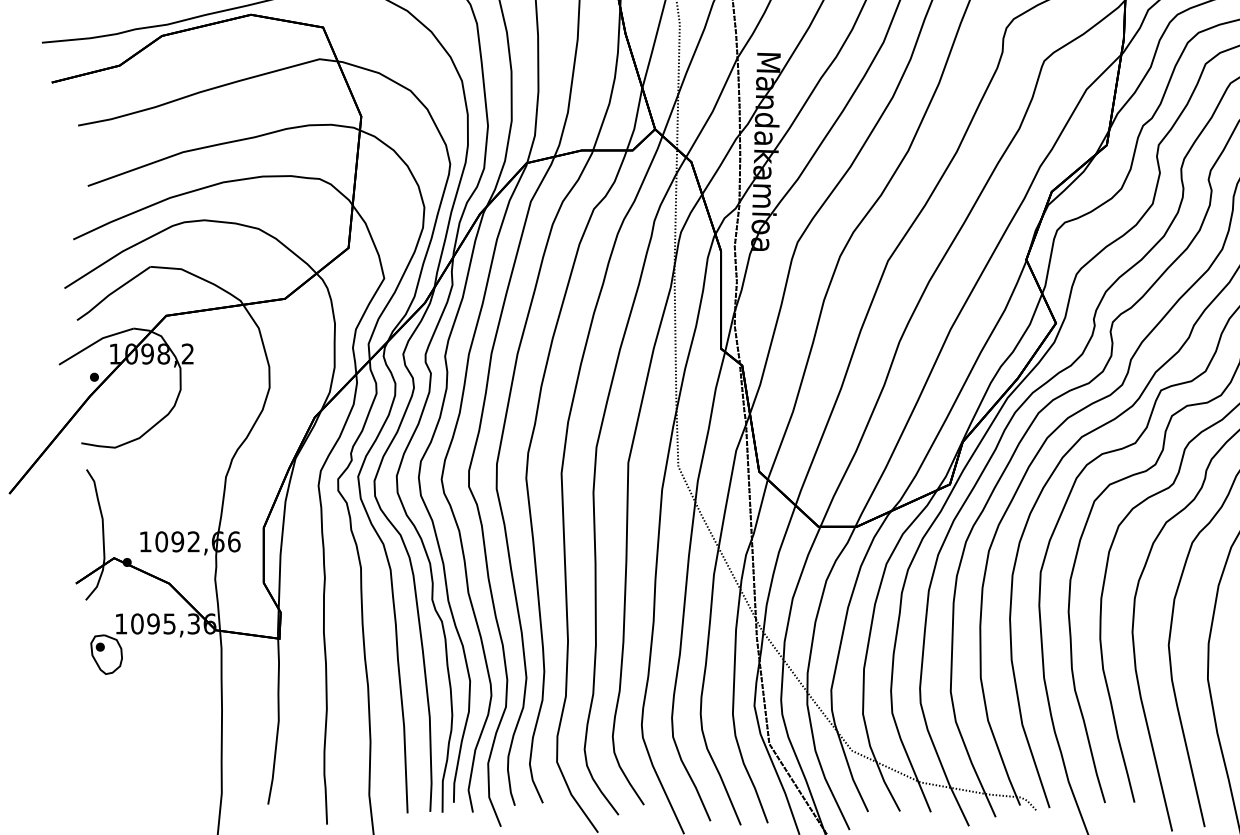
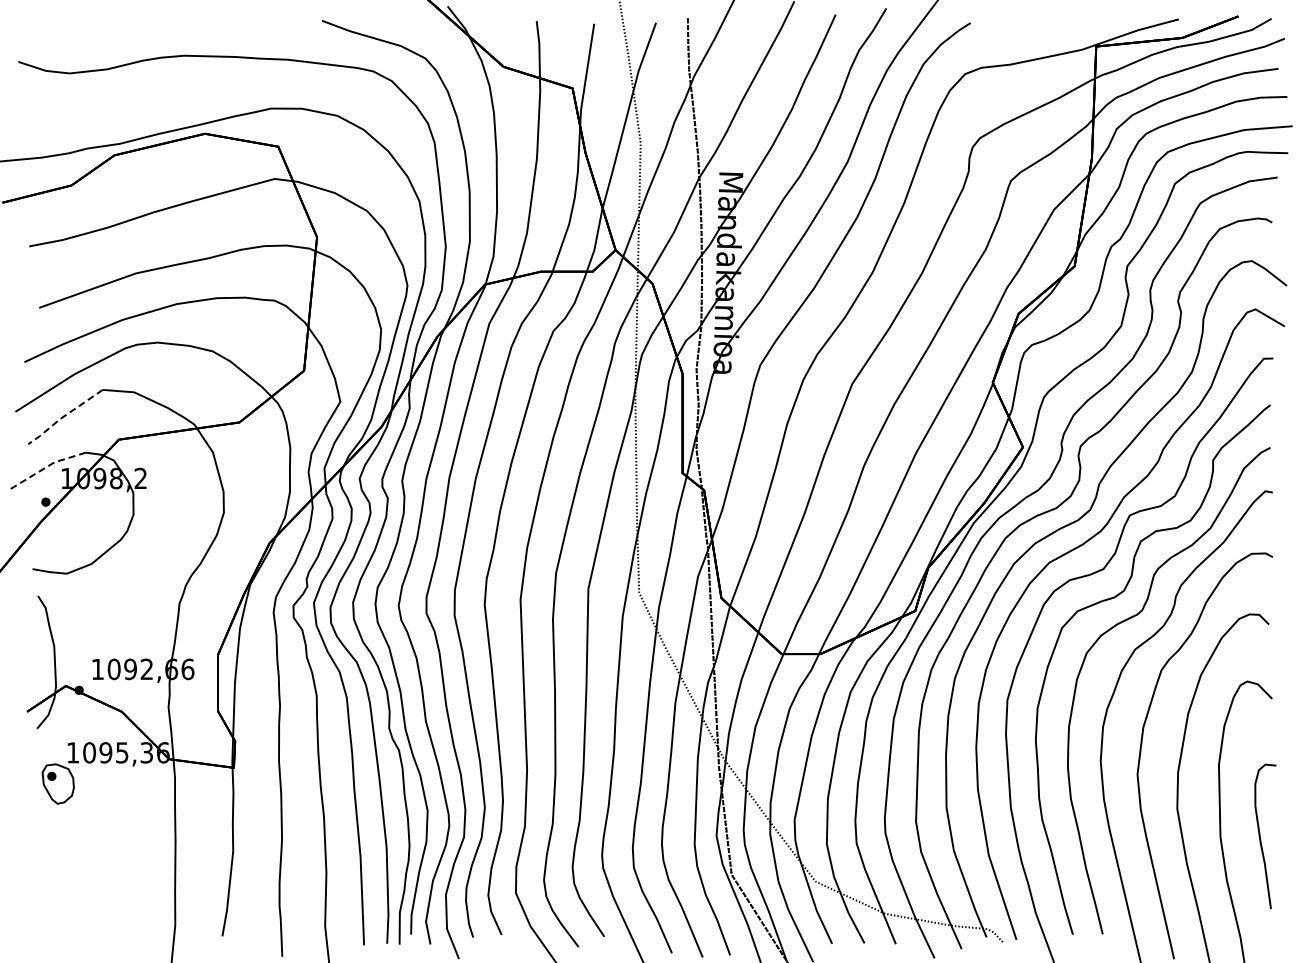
line: (111, 292) -> (63, 416), solid -> dashed
line: (95, 343) -> (46, 467), solid -> dashed

